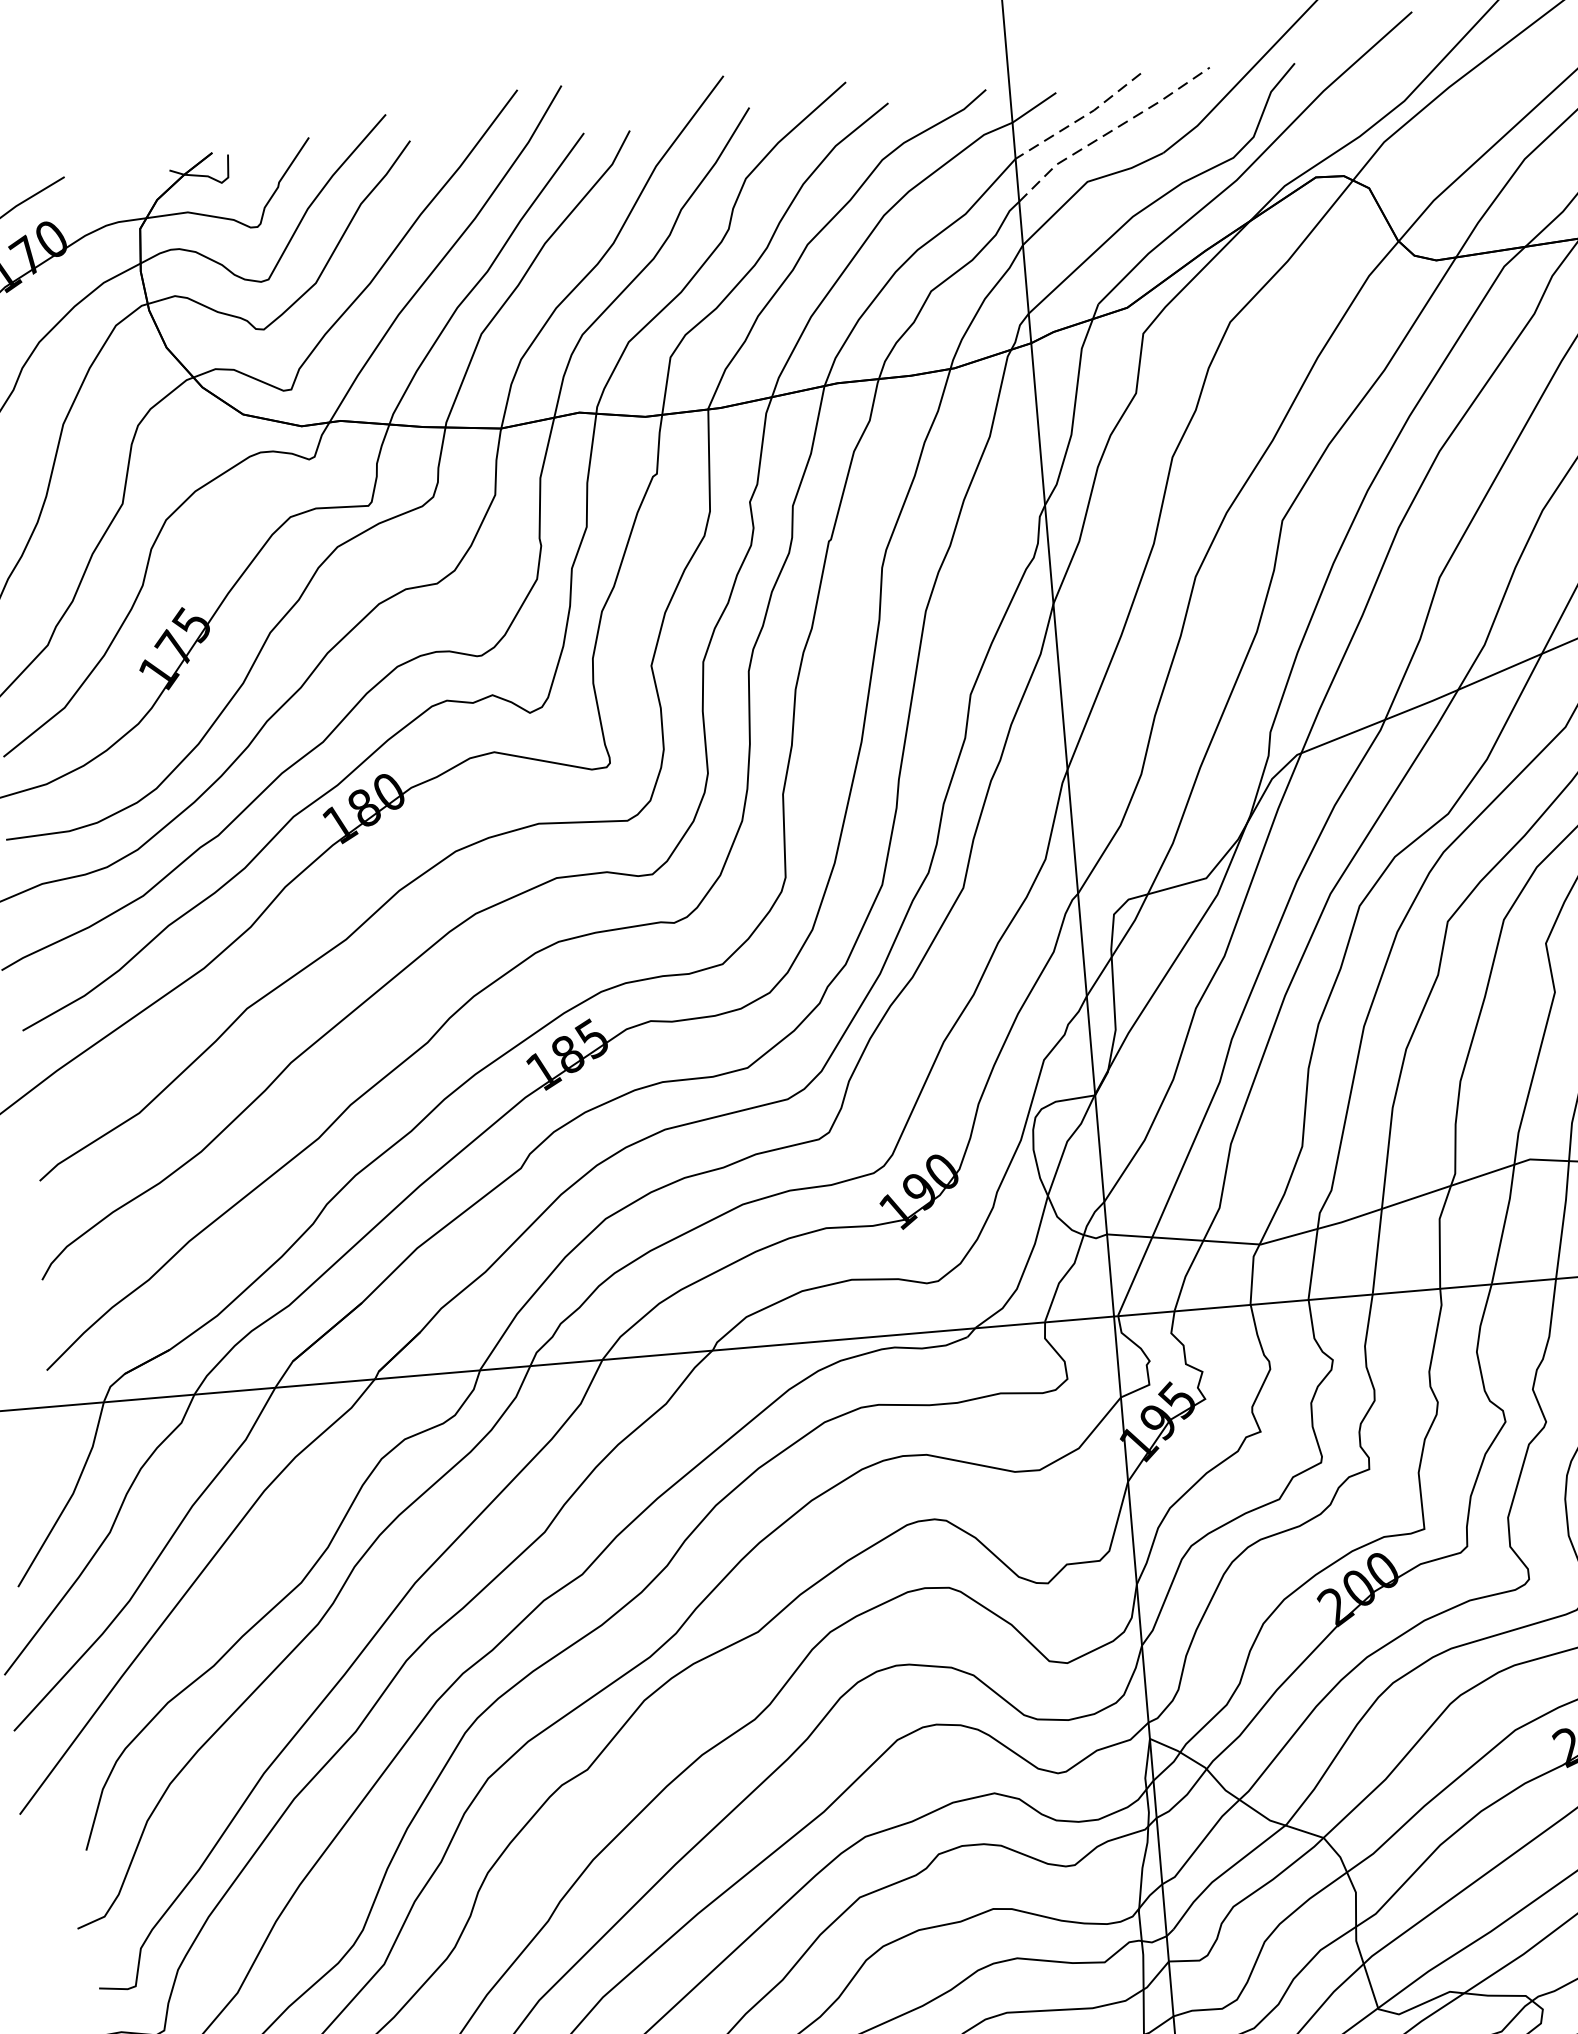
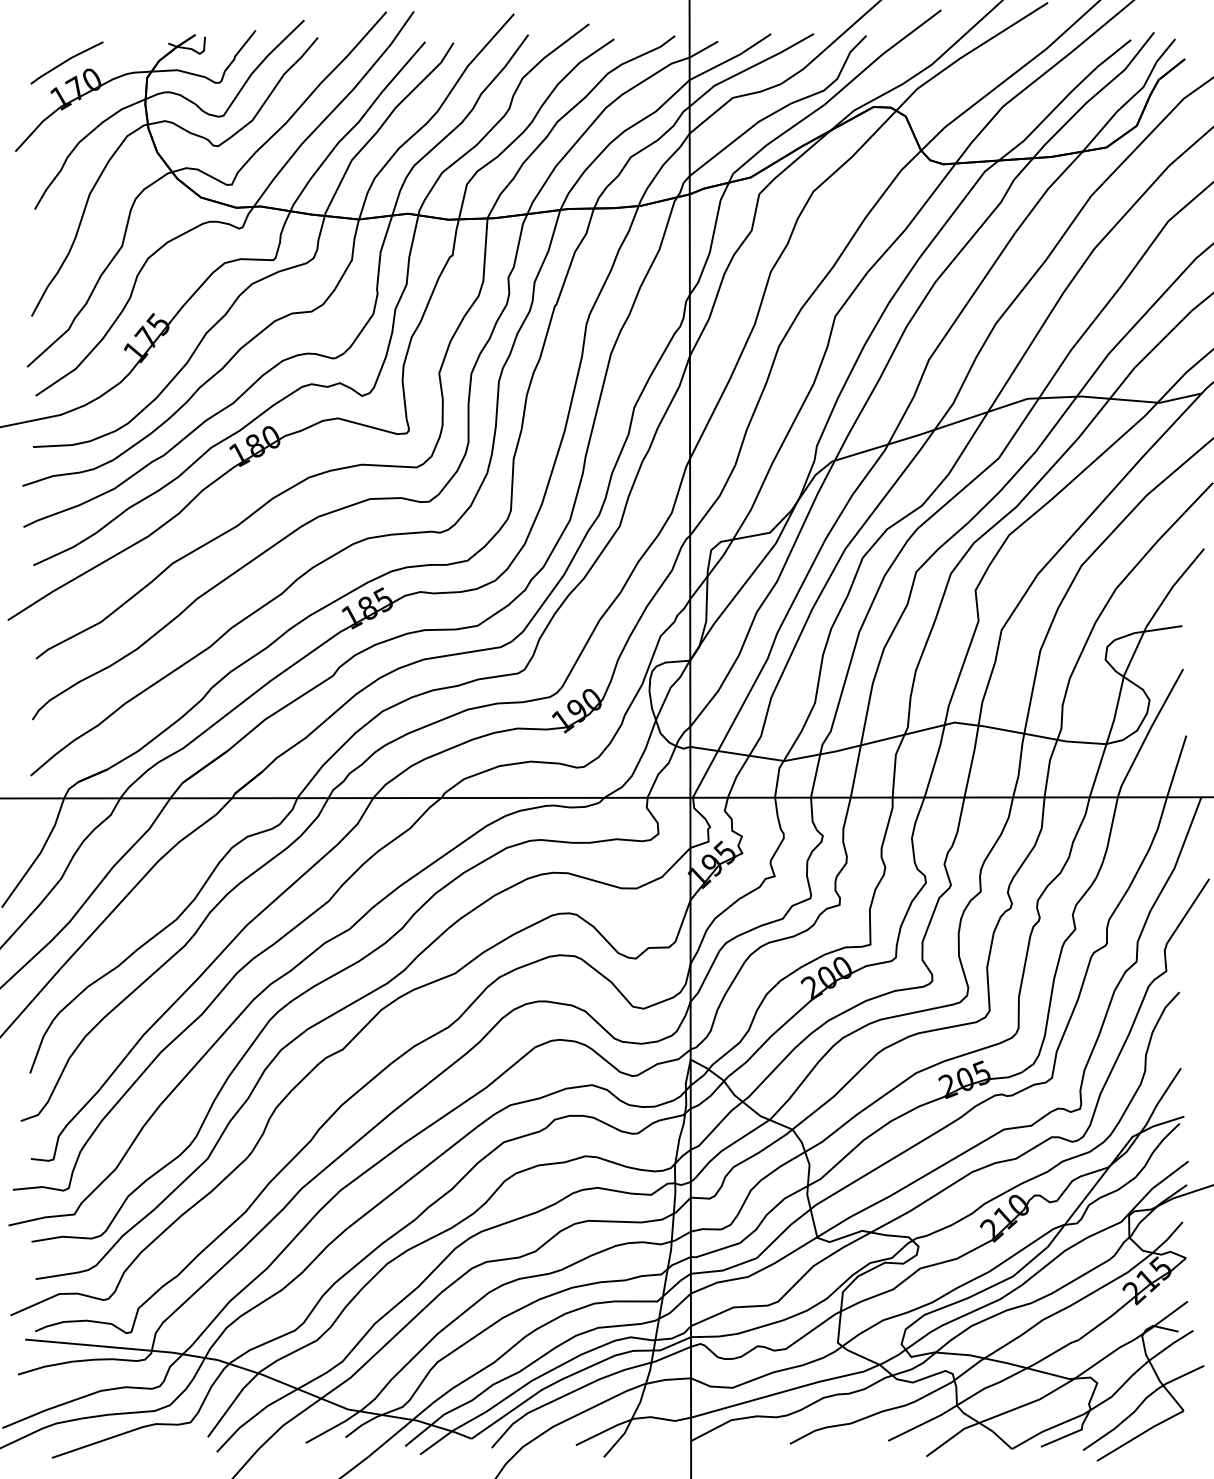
line: (1080, 118) -> (731, 58), dashed -> solid
line: (1112, 130) -> (750, 67), dashed -> solid

